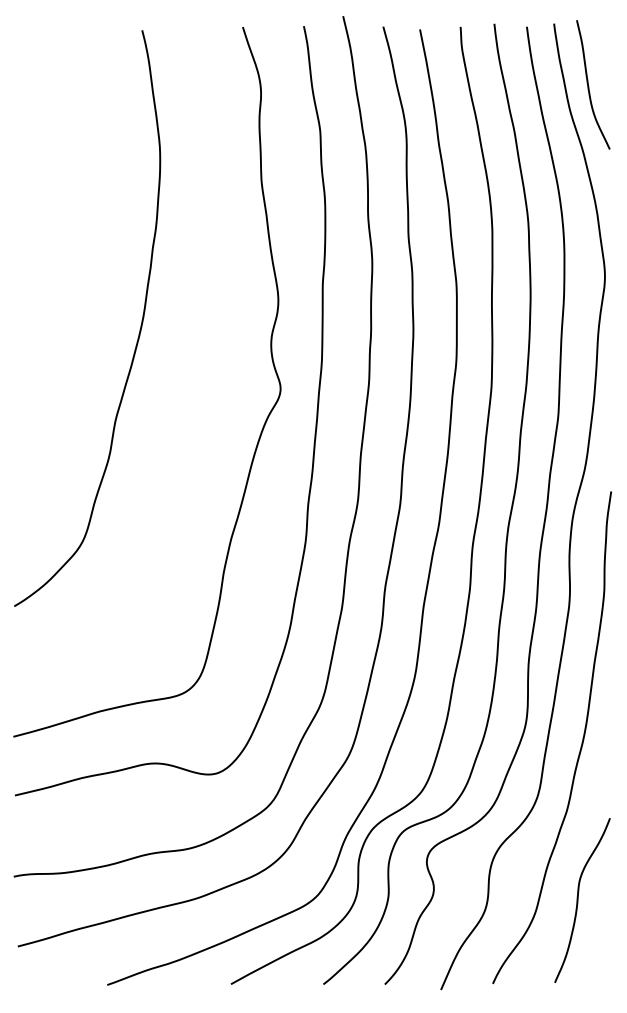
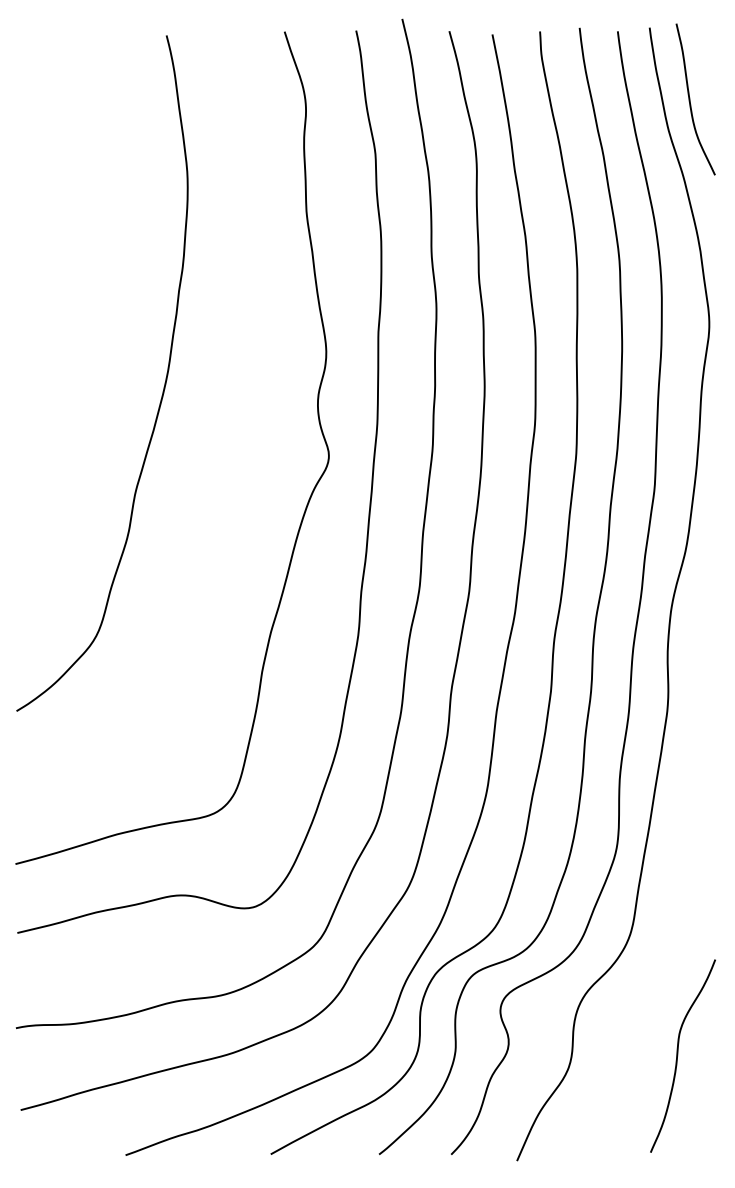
curve: (581, 743) -> (681, 872), removed

